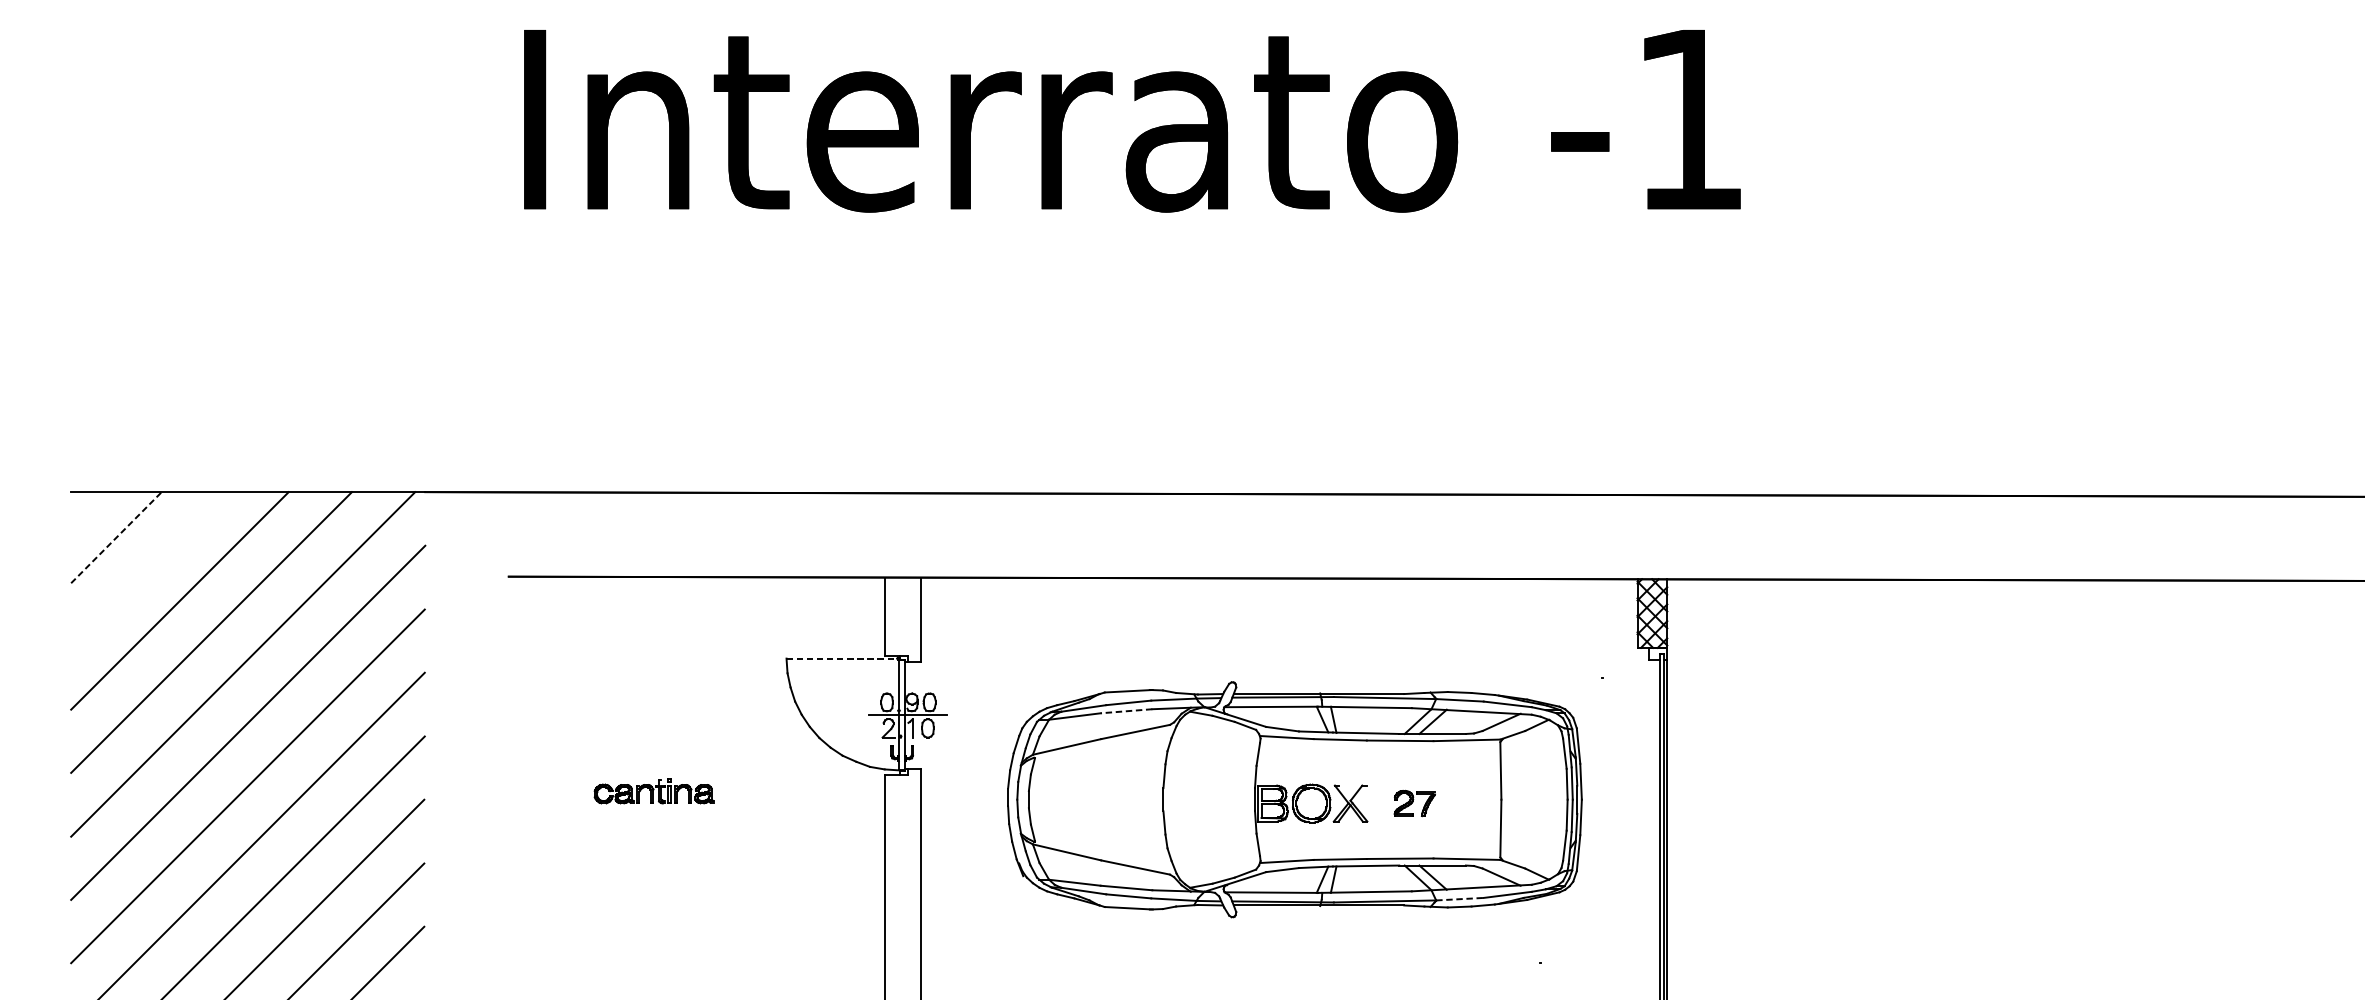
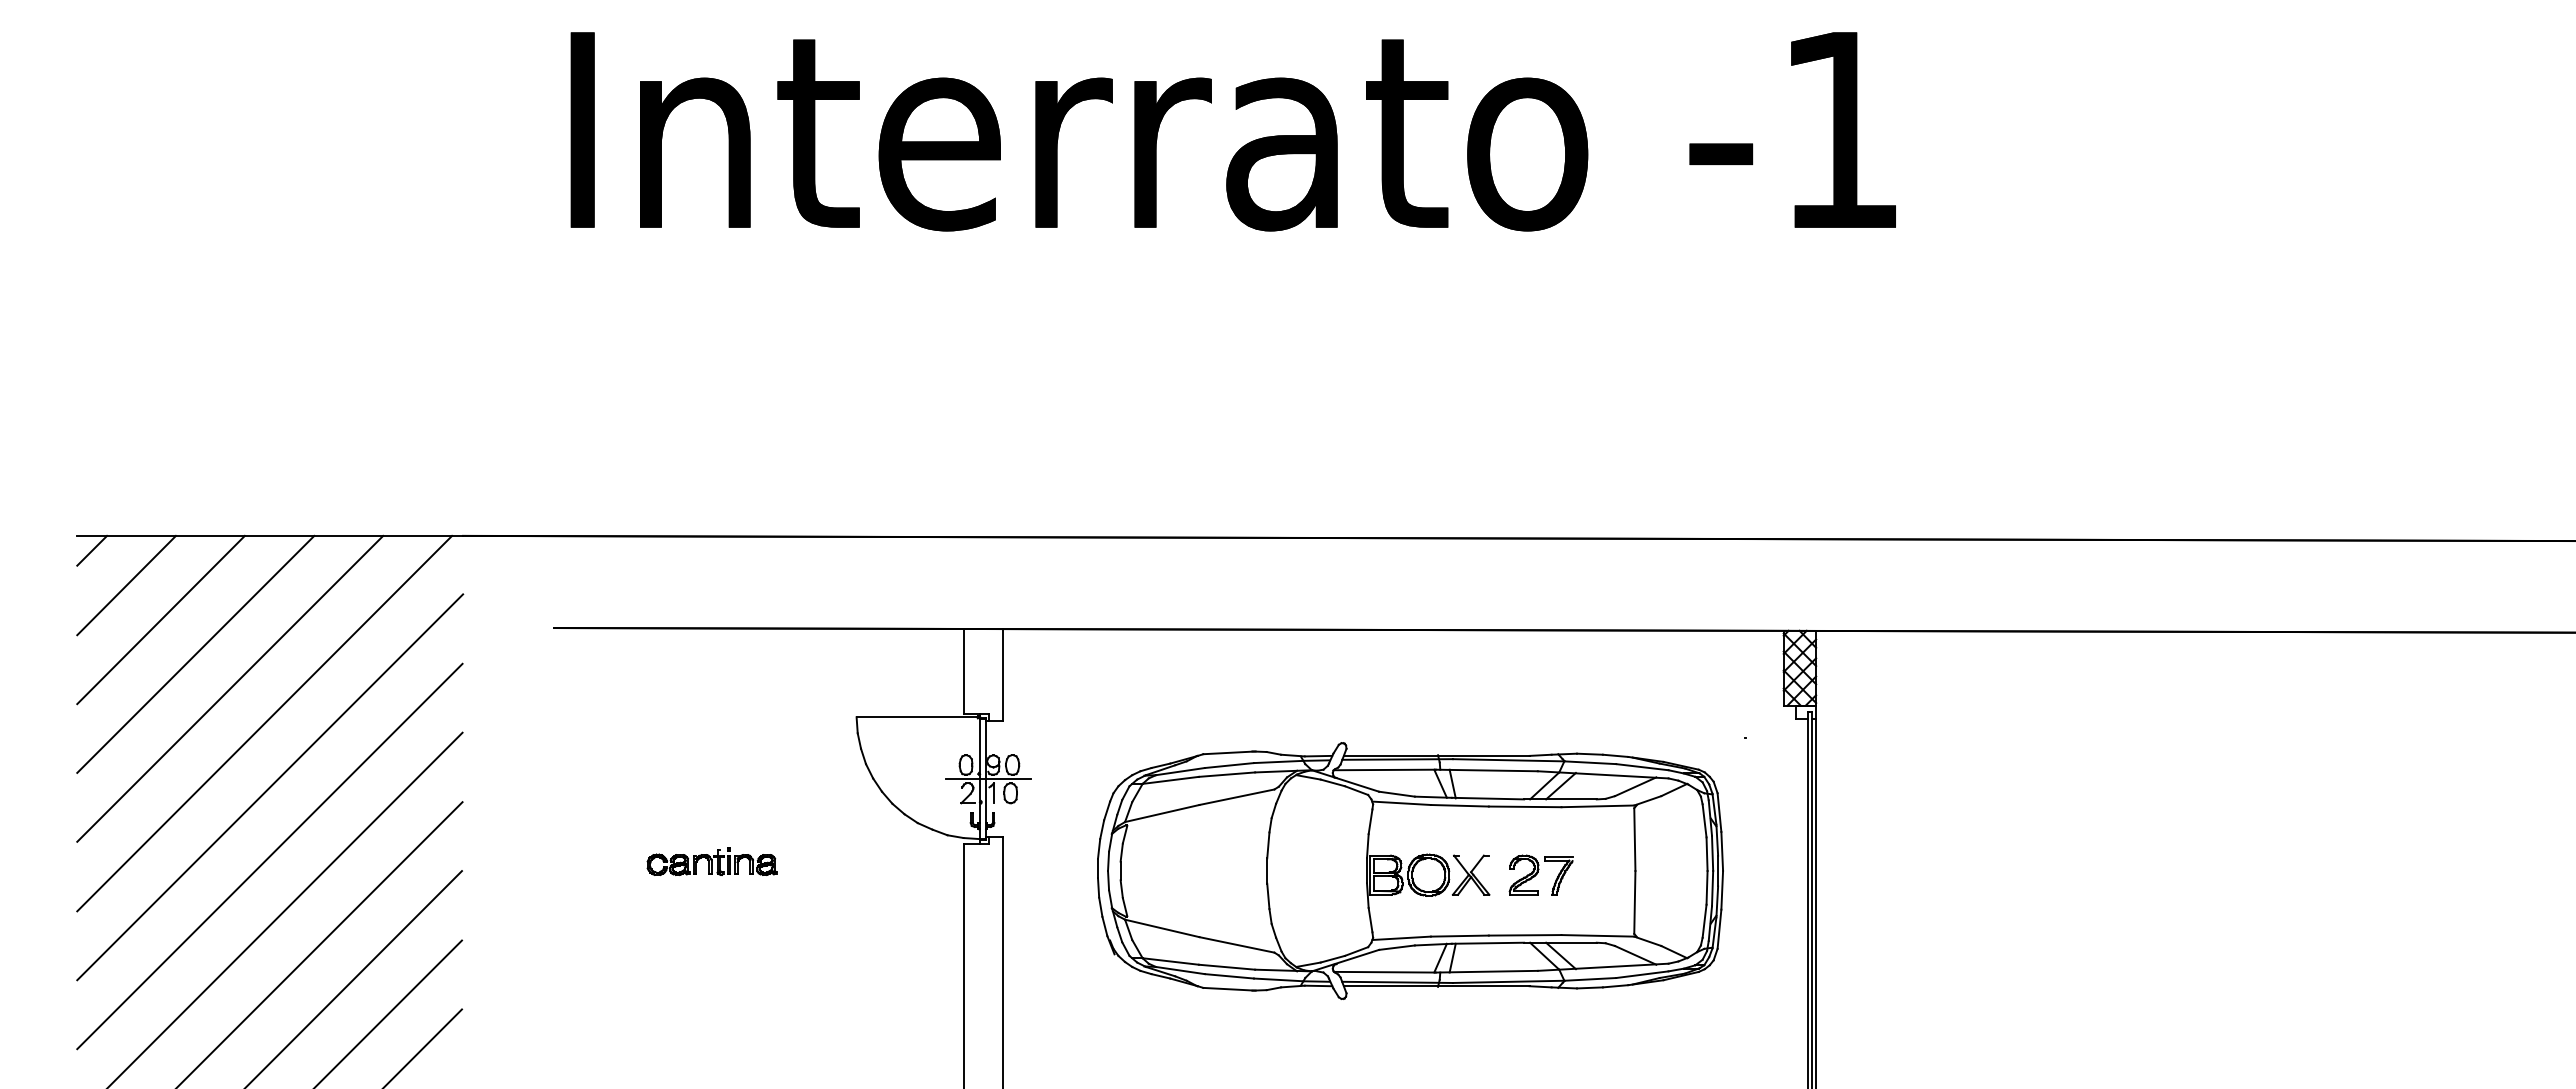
line: (85, 505) -> (92, 550), added
line: (116, 537) -> (126, 585), dashed -> solid
line: (147, 568) -> (160, 619), added
line: (842, 658) -> (917, 717), dashed -> solid
line: (1126, 711) -> (1226, 774), dashed -> solid
part: (1414, 802) -> (1540, 874), size x1.43
line: (1460, 899) -> (1590, 979), dashed -> solid

